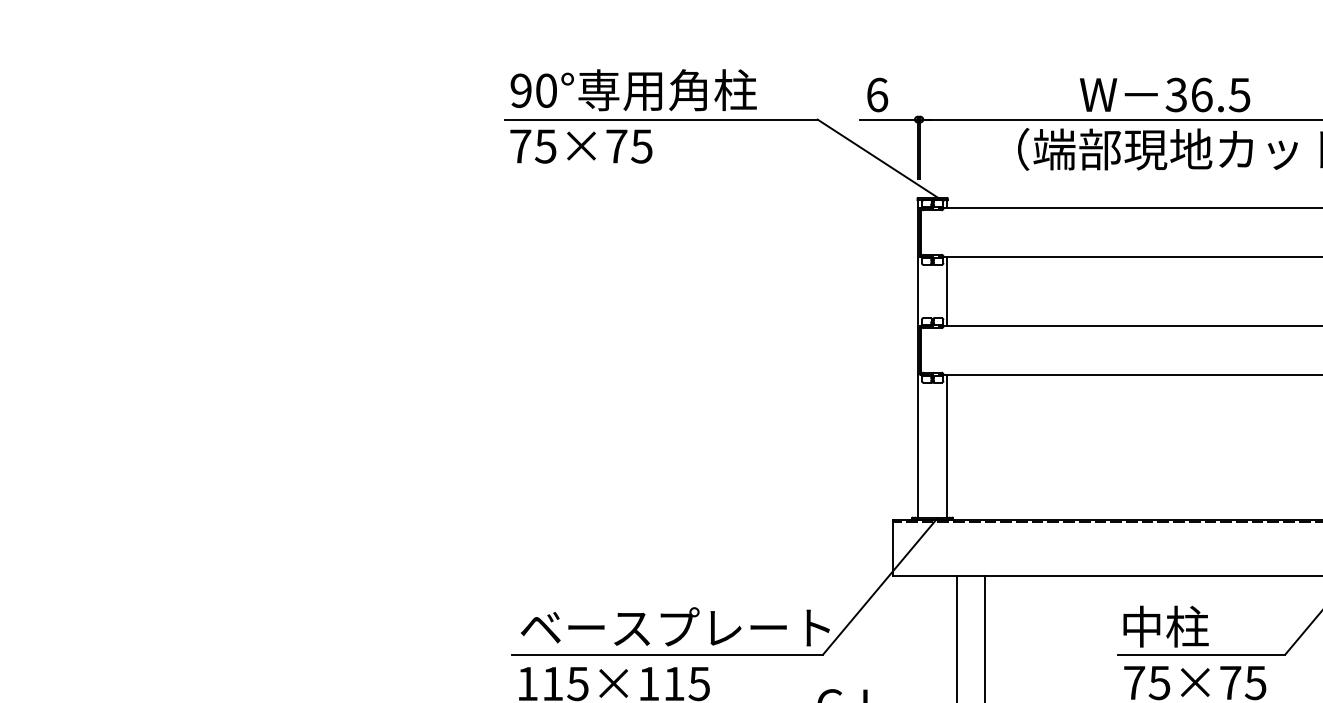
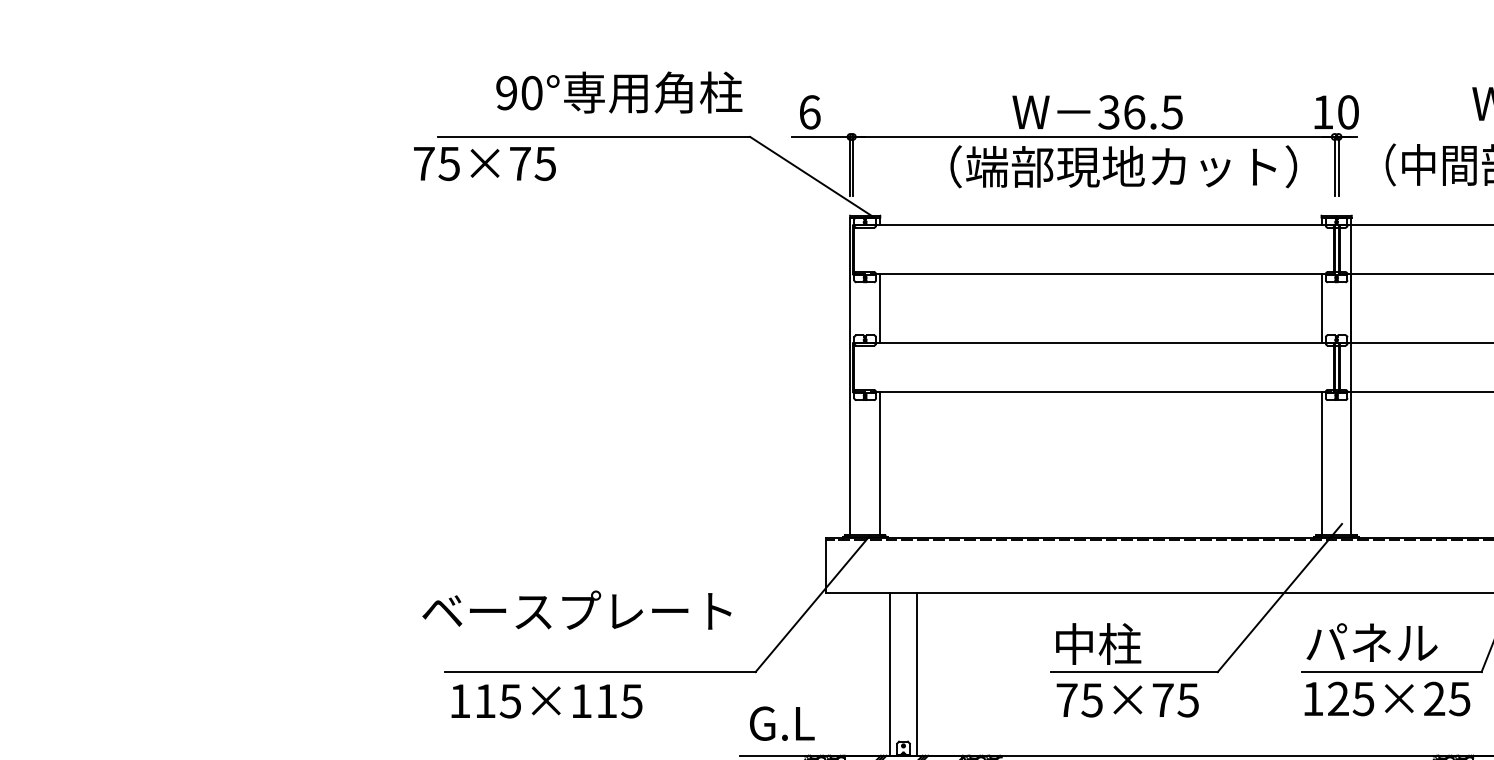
text: (633, 90) -> (619, 92), moved
text: (580, 146) -> (484, 163), moved
text: (674, 626) -> (576, 609), moved

